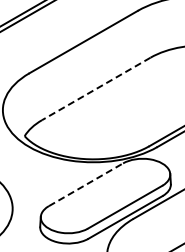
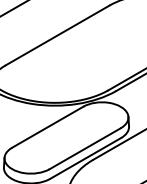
line: (96, 88) -> (57, 35), dashed -> solid
line: (86, 184) -> (48, 126), dashed -> solid

